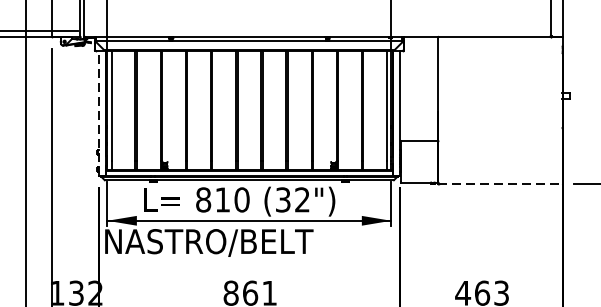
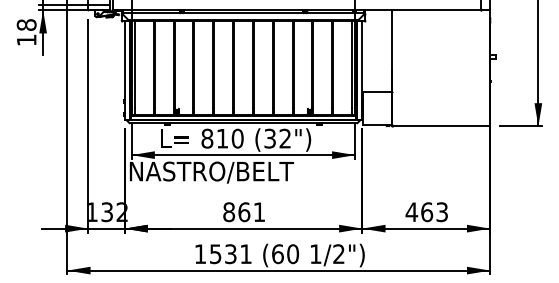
line: (98, 113) -> (124, 70), dashed -> solid
line: (500, 184) -> (441, 126), dashed -> solid

